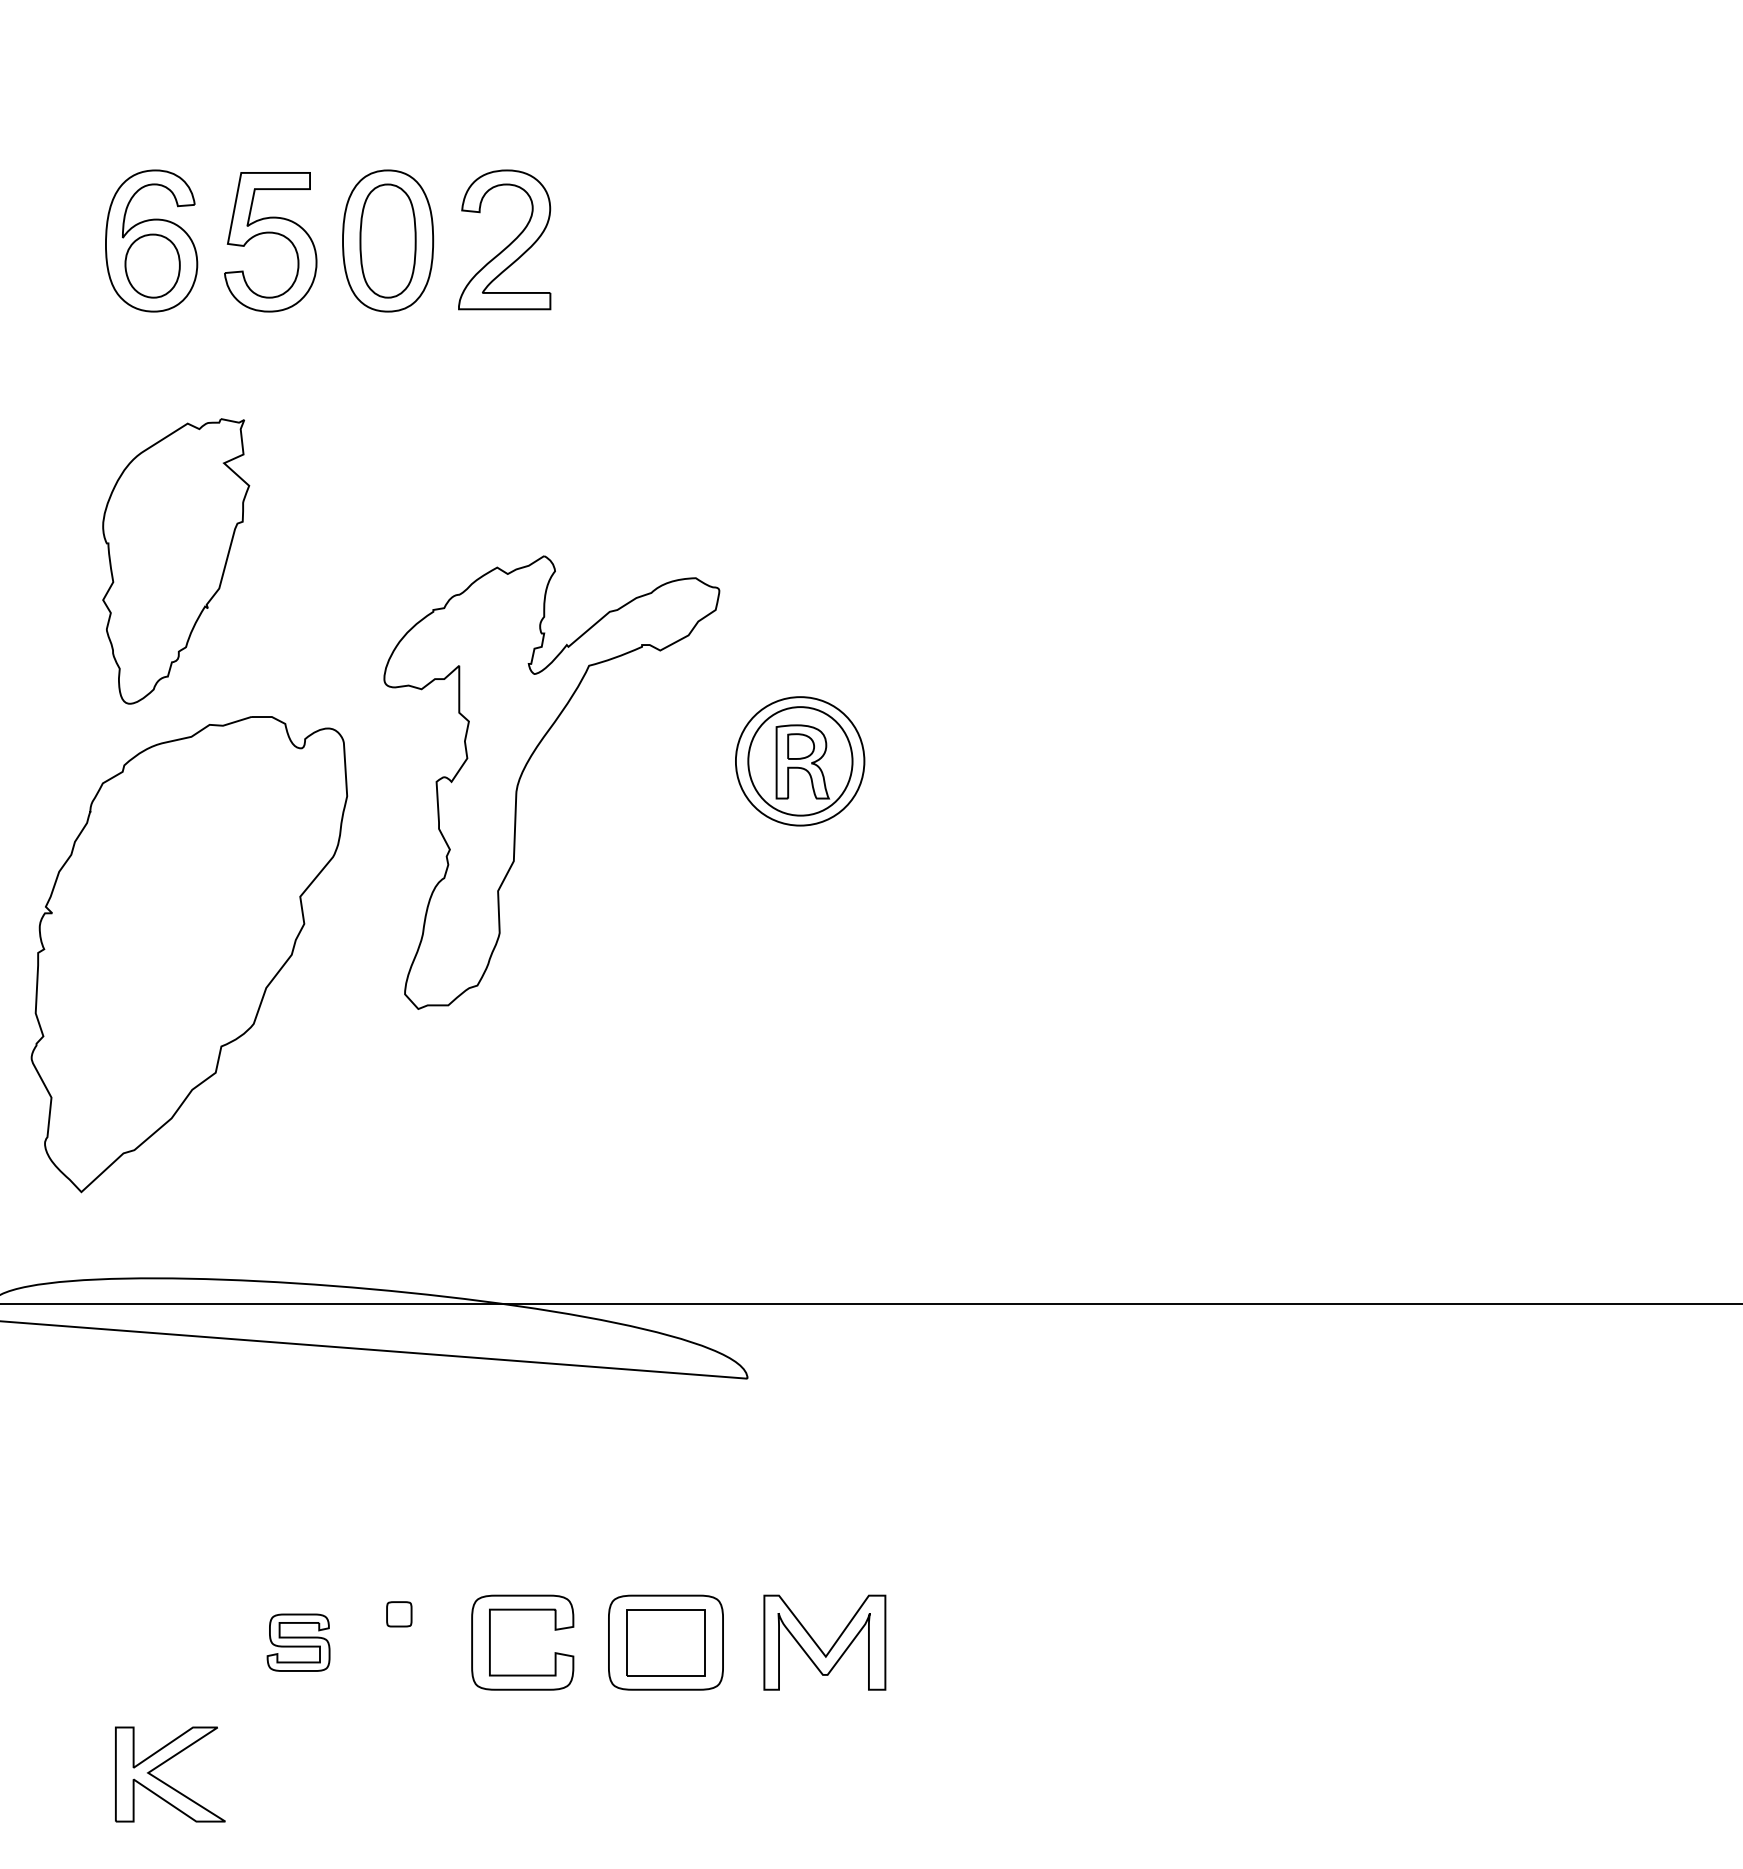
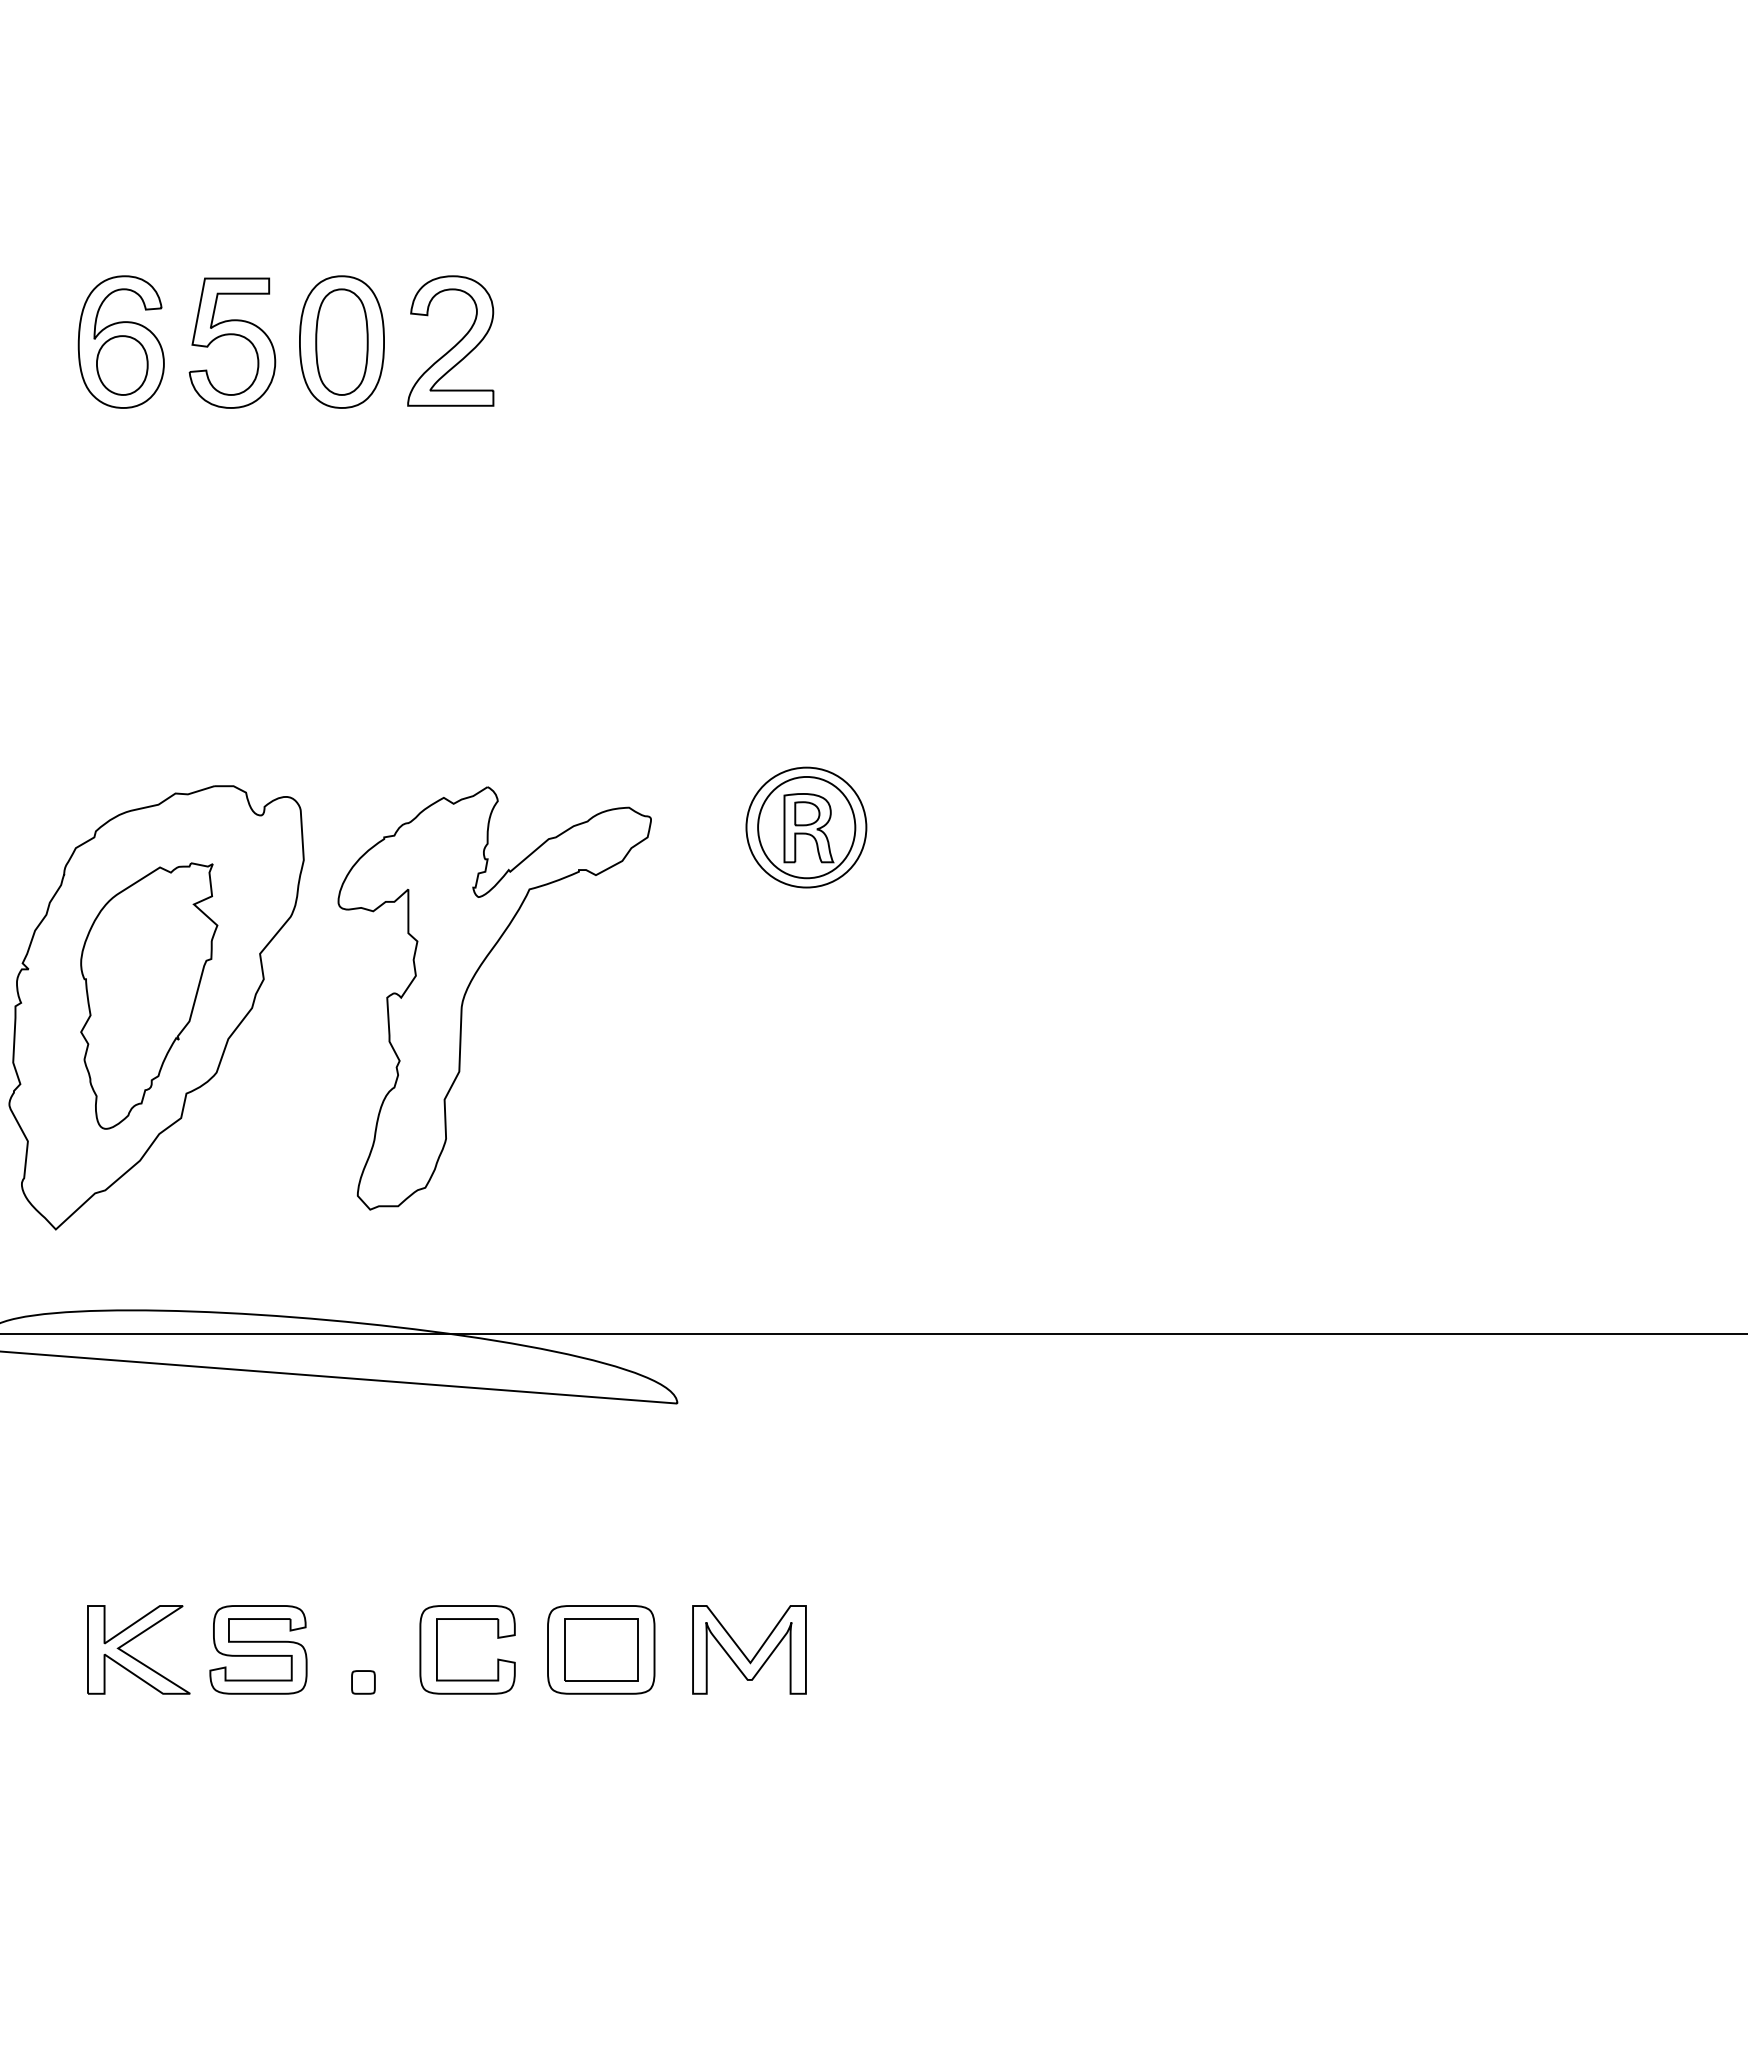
part: (176, 560) -> (149, 995), moved
part: (800, 761) -> (806, 827), moved
part: (523, 773) -> (468, 989), moved
part: (399, 1614) -> (363, 1682), moved
part: (298, 1642) -> (258, 1649), size x1.67
part: (164, 1781) -> (133, 1656), moved

